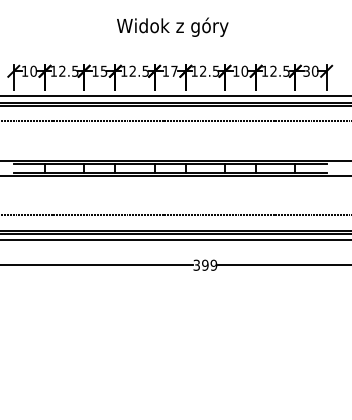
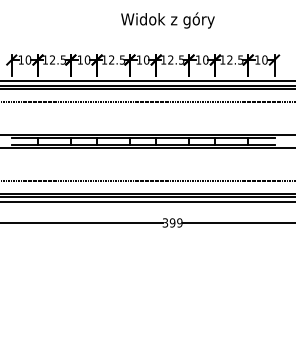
text: (172, 26) -> (167, 19), moved
text: (103, 70) -> (87, 59), 15 -> 10
text: (174, 70) -> (146, 59), 17 -> 10
text: (306, 70) -> (257, 59), 30 -> 10

